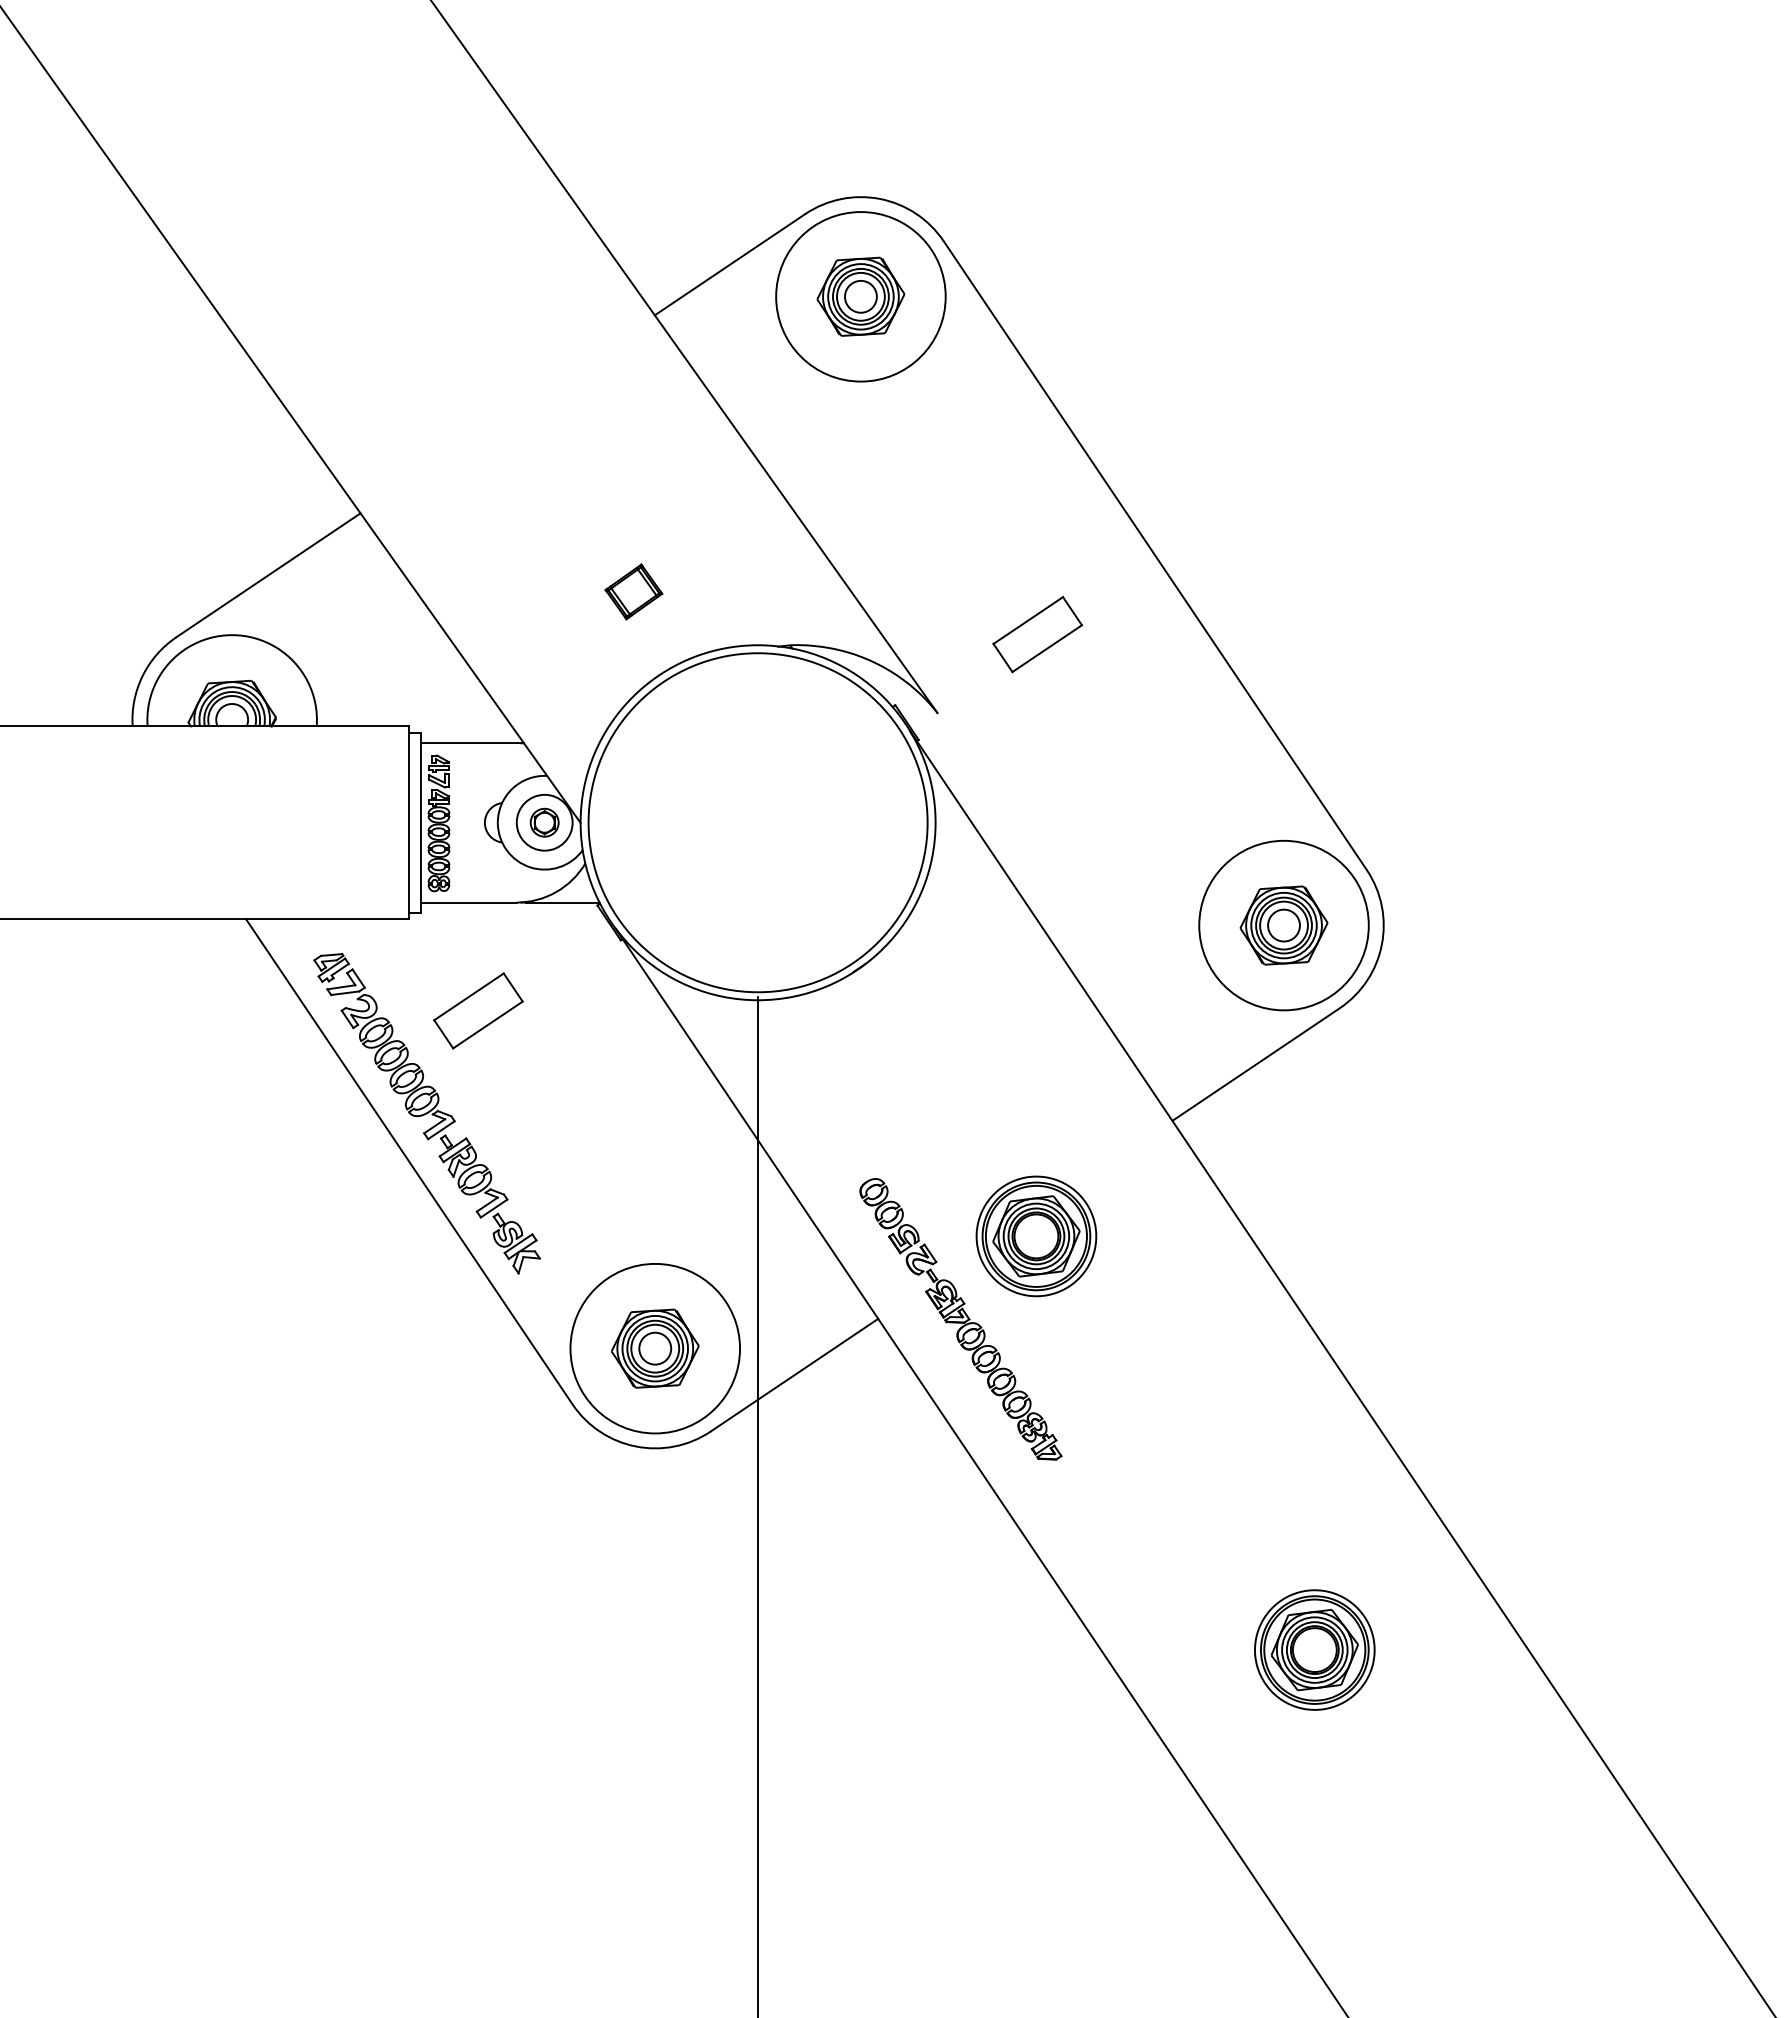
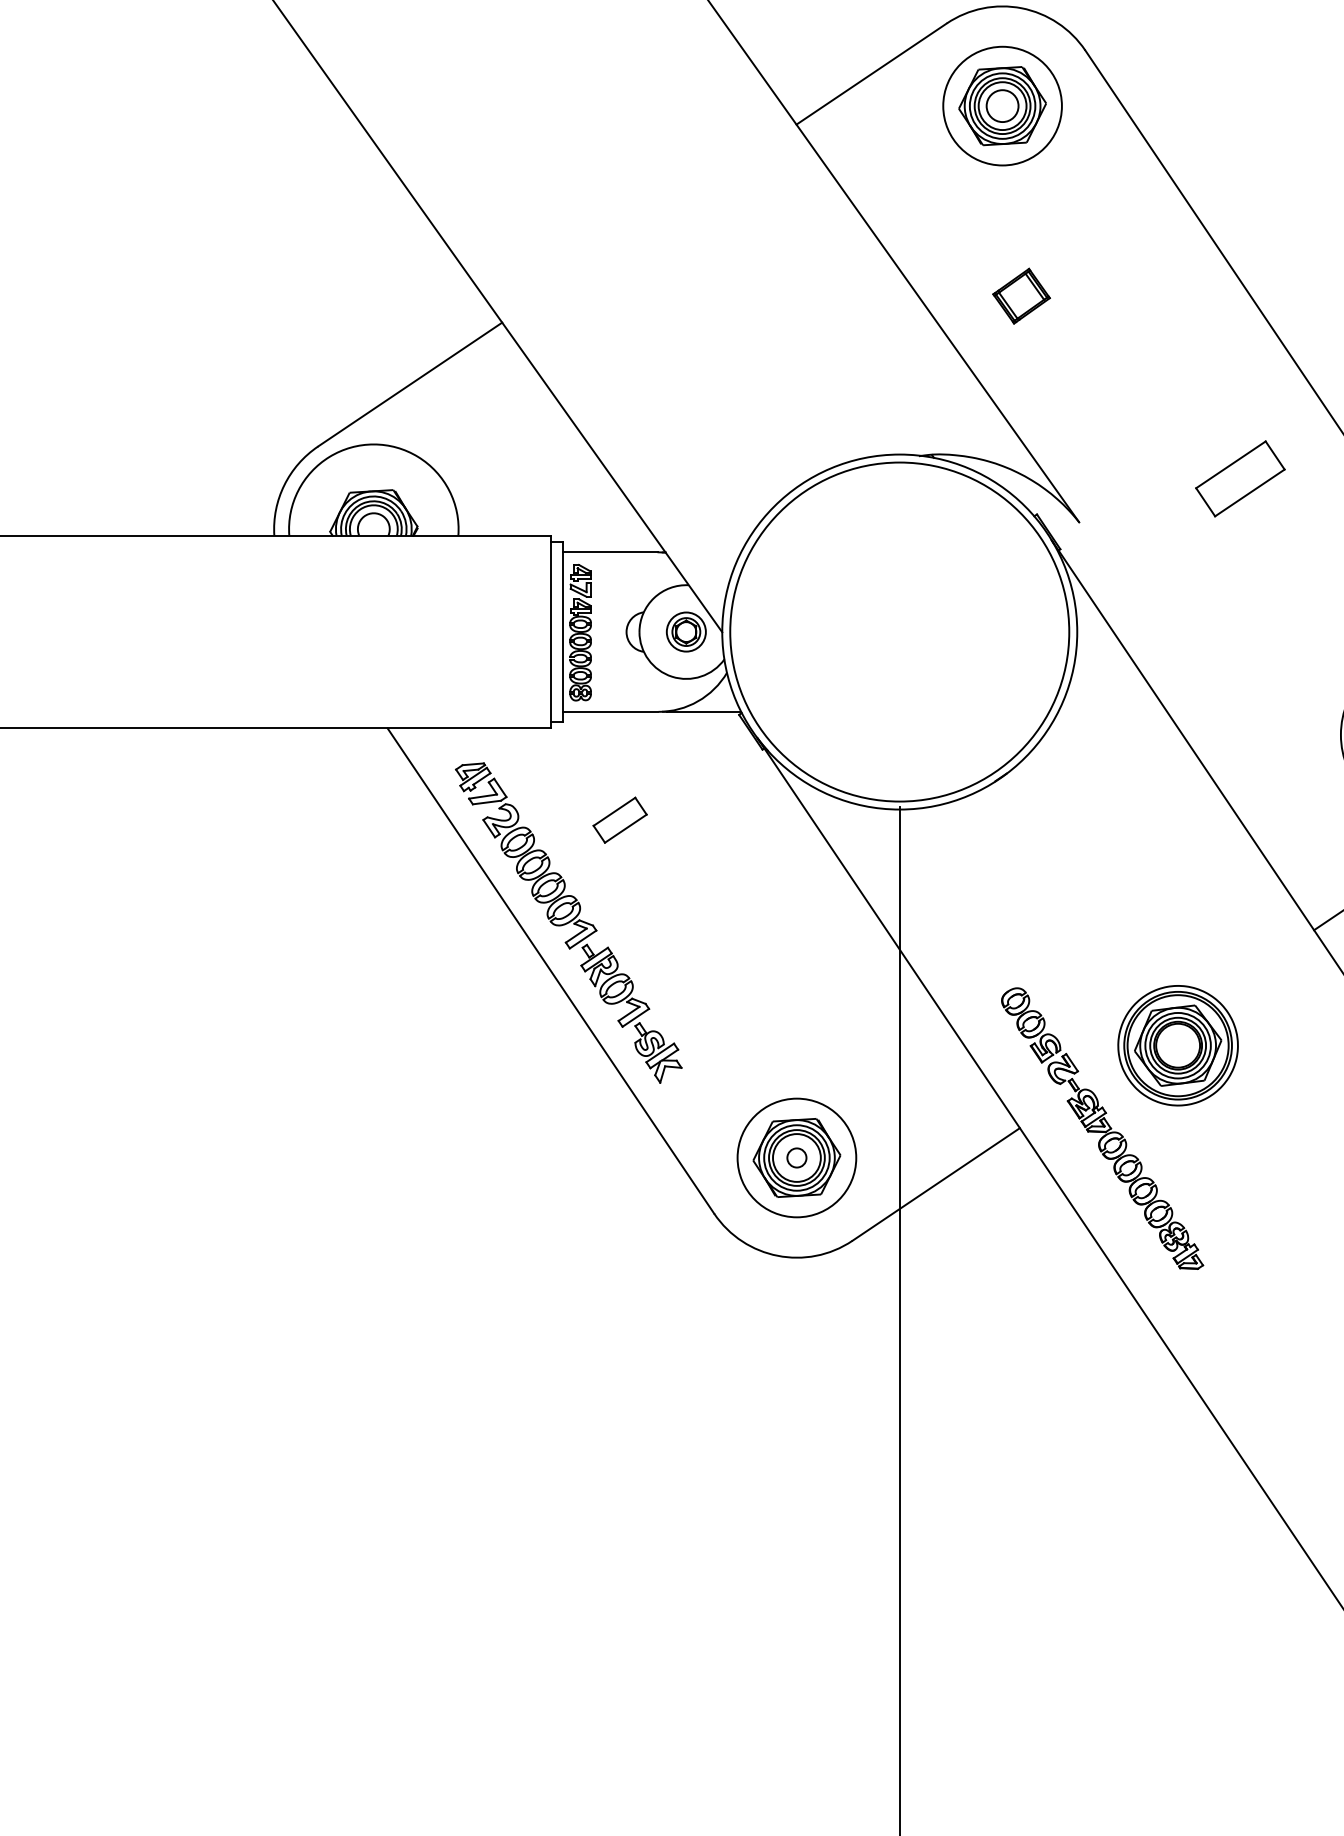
circle: (860, 296) -> (1002, 105), size x0.7
part: (633, 591) -> (1021, 295), moved
part: (1037, 634) -> (1240, 478), moved
circle: (544, 822) -> (686, 631), size x0.7
part: (478, 1010) -> (620, 819), size x0.6
circle: (655, 1348) -> (797, 1157), size x0.6
circle: (655, 1348) -> (797, 1157), size x0.7

